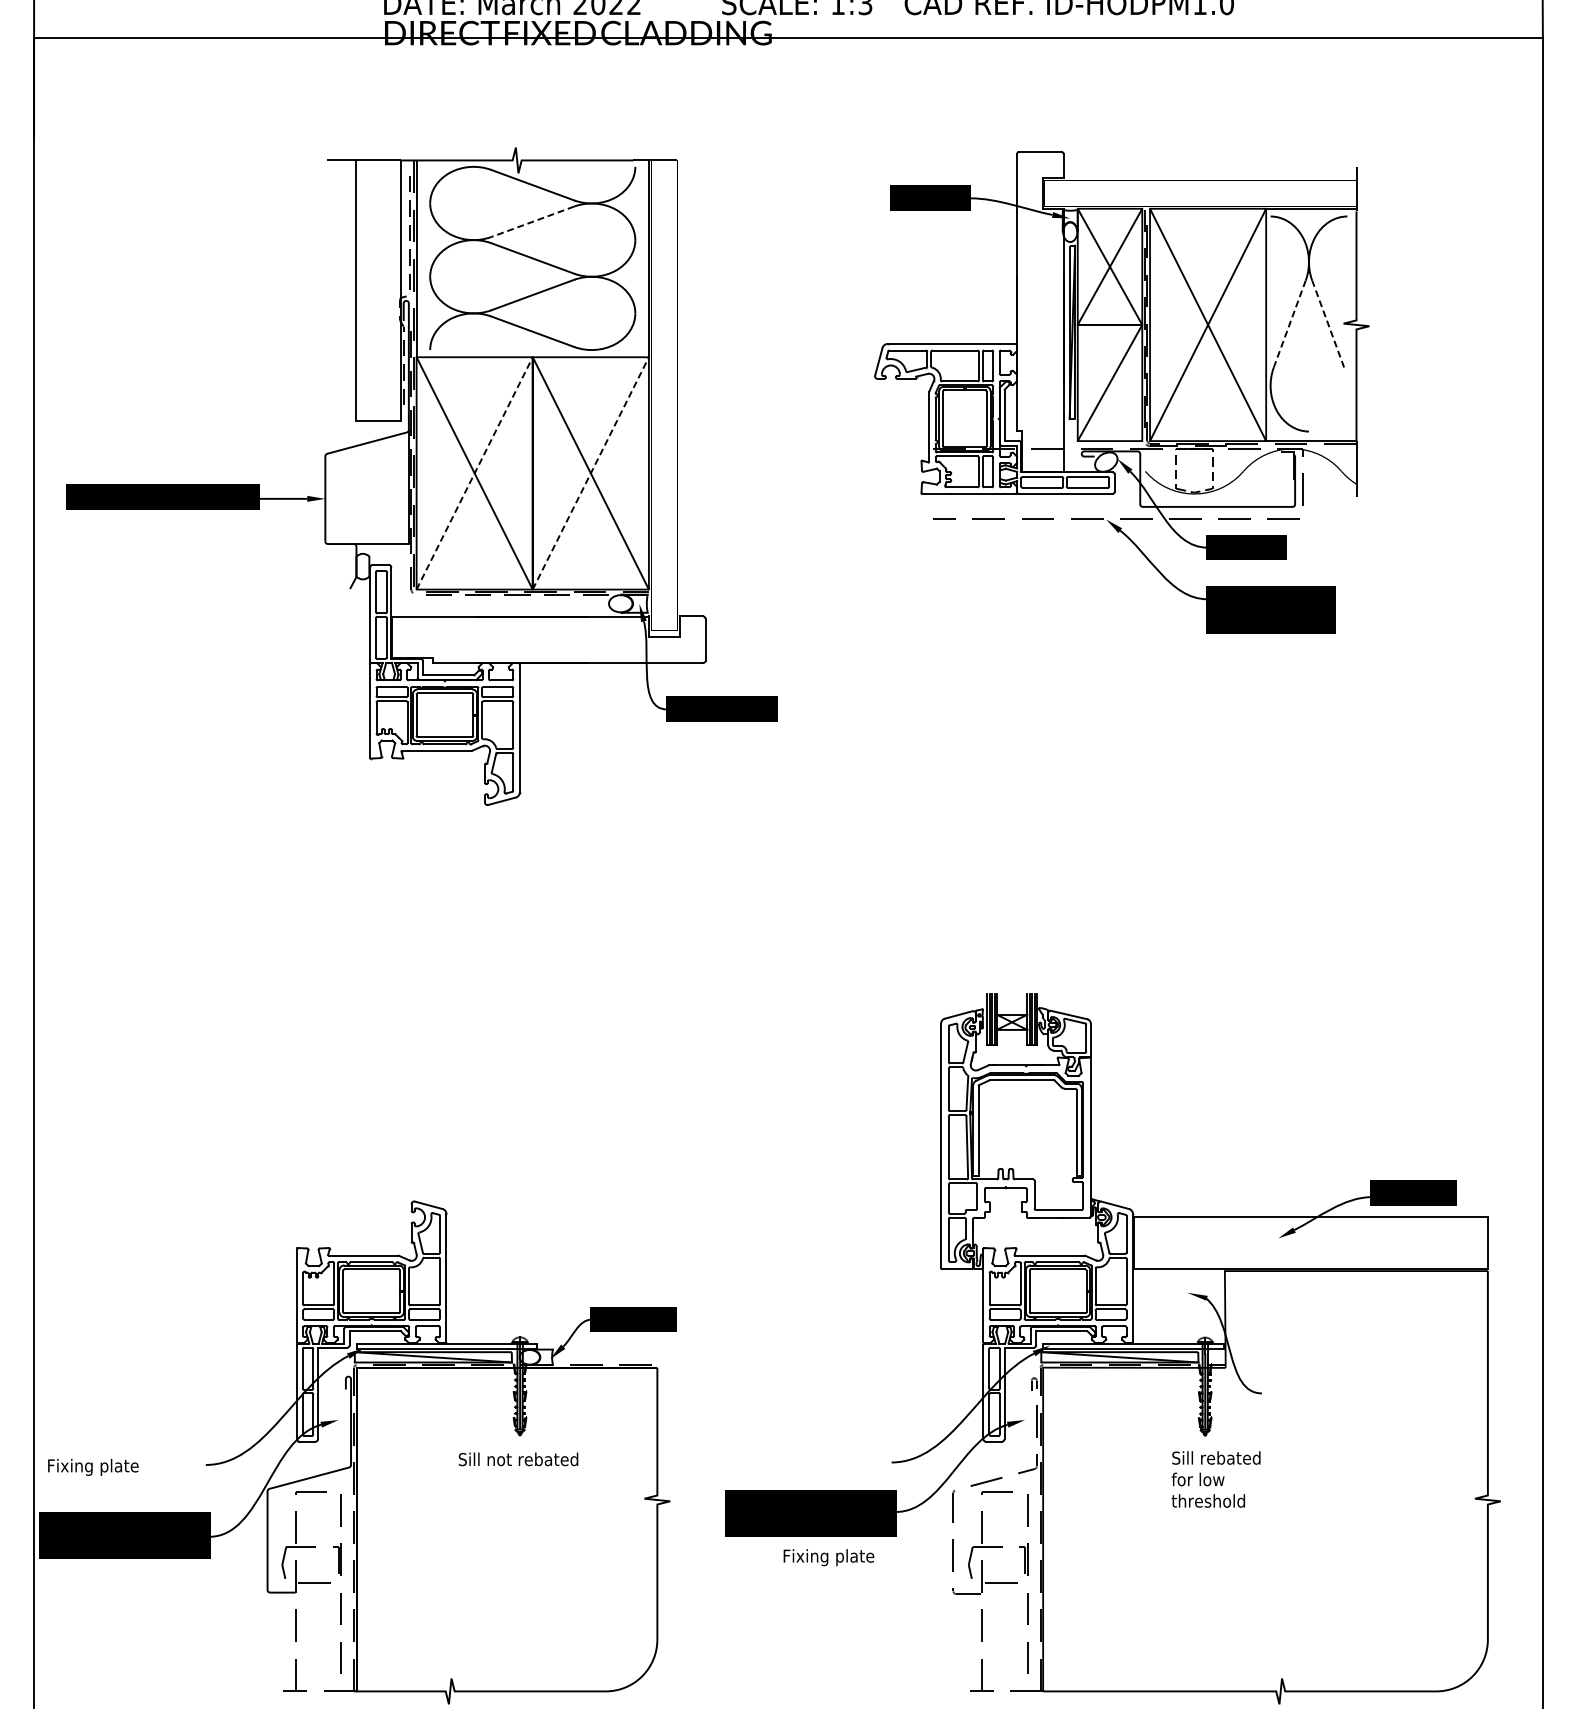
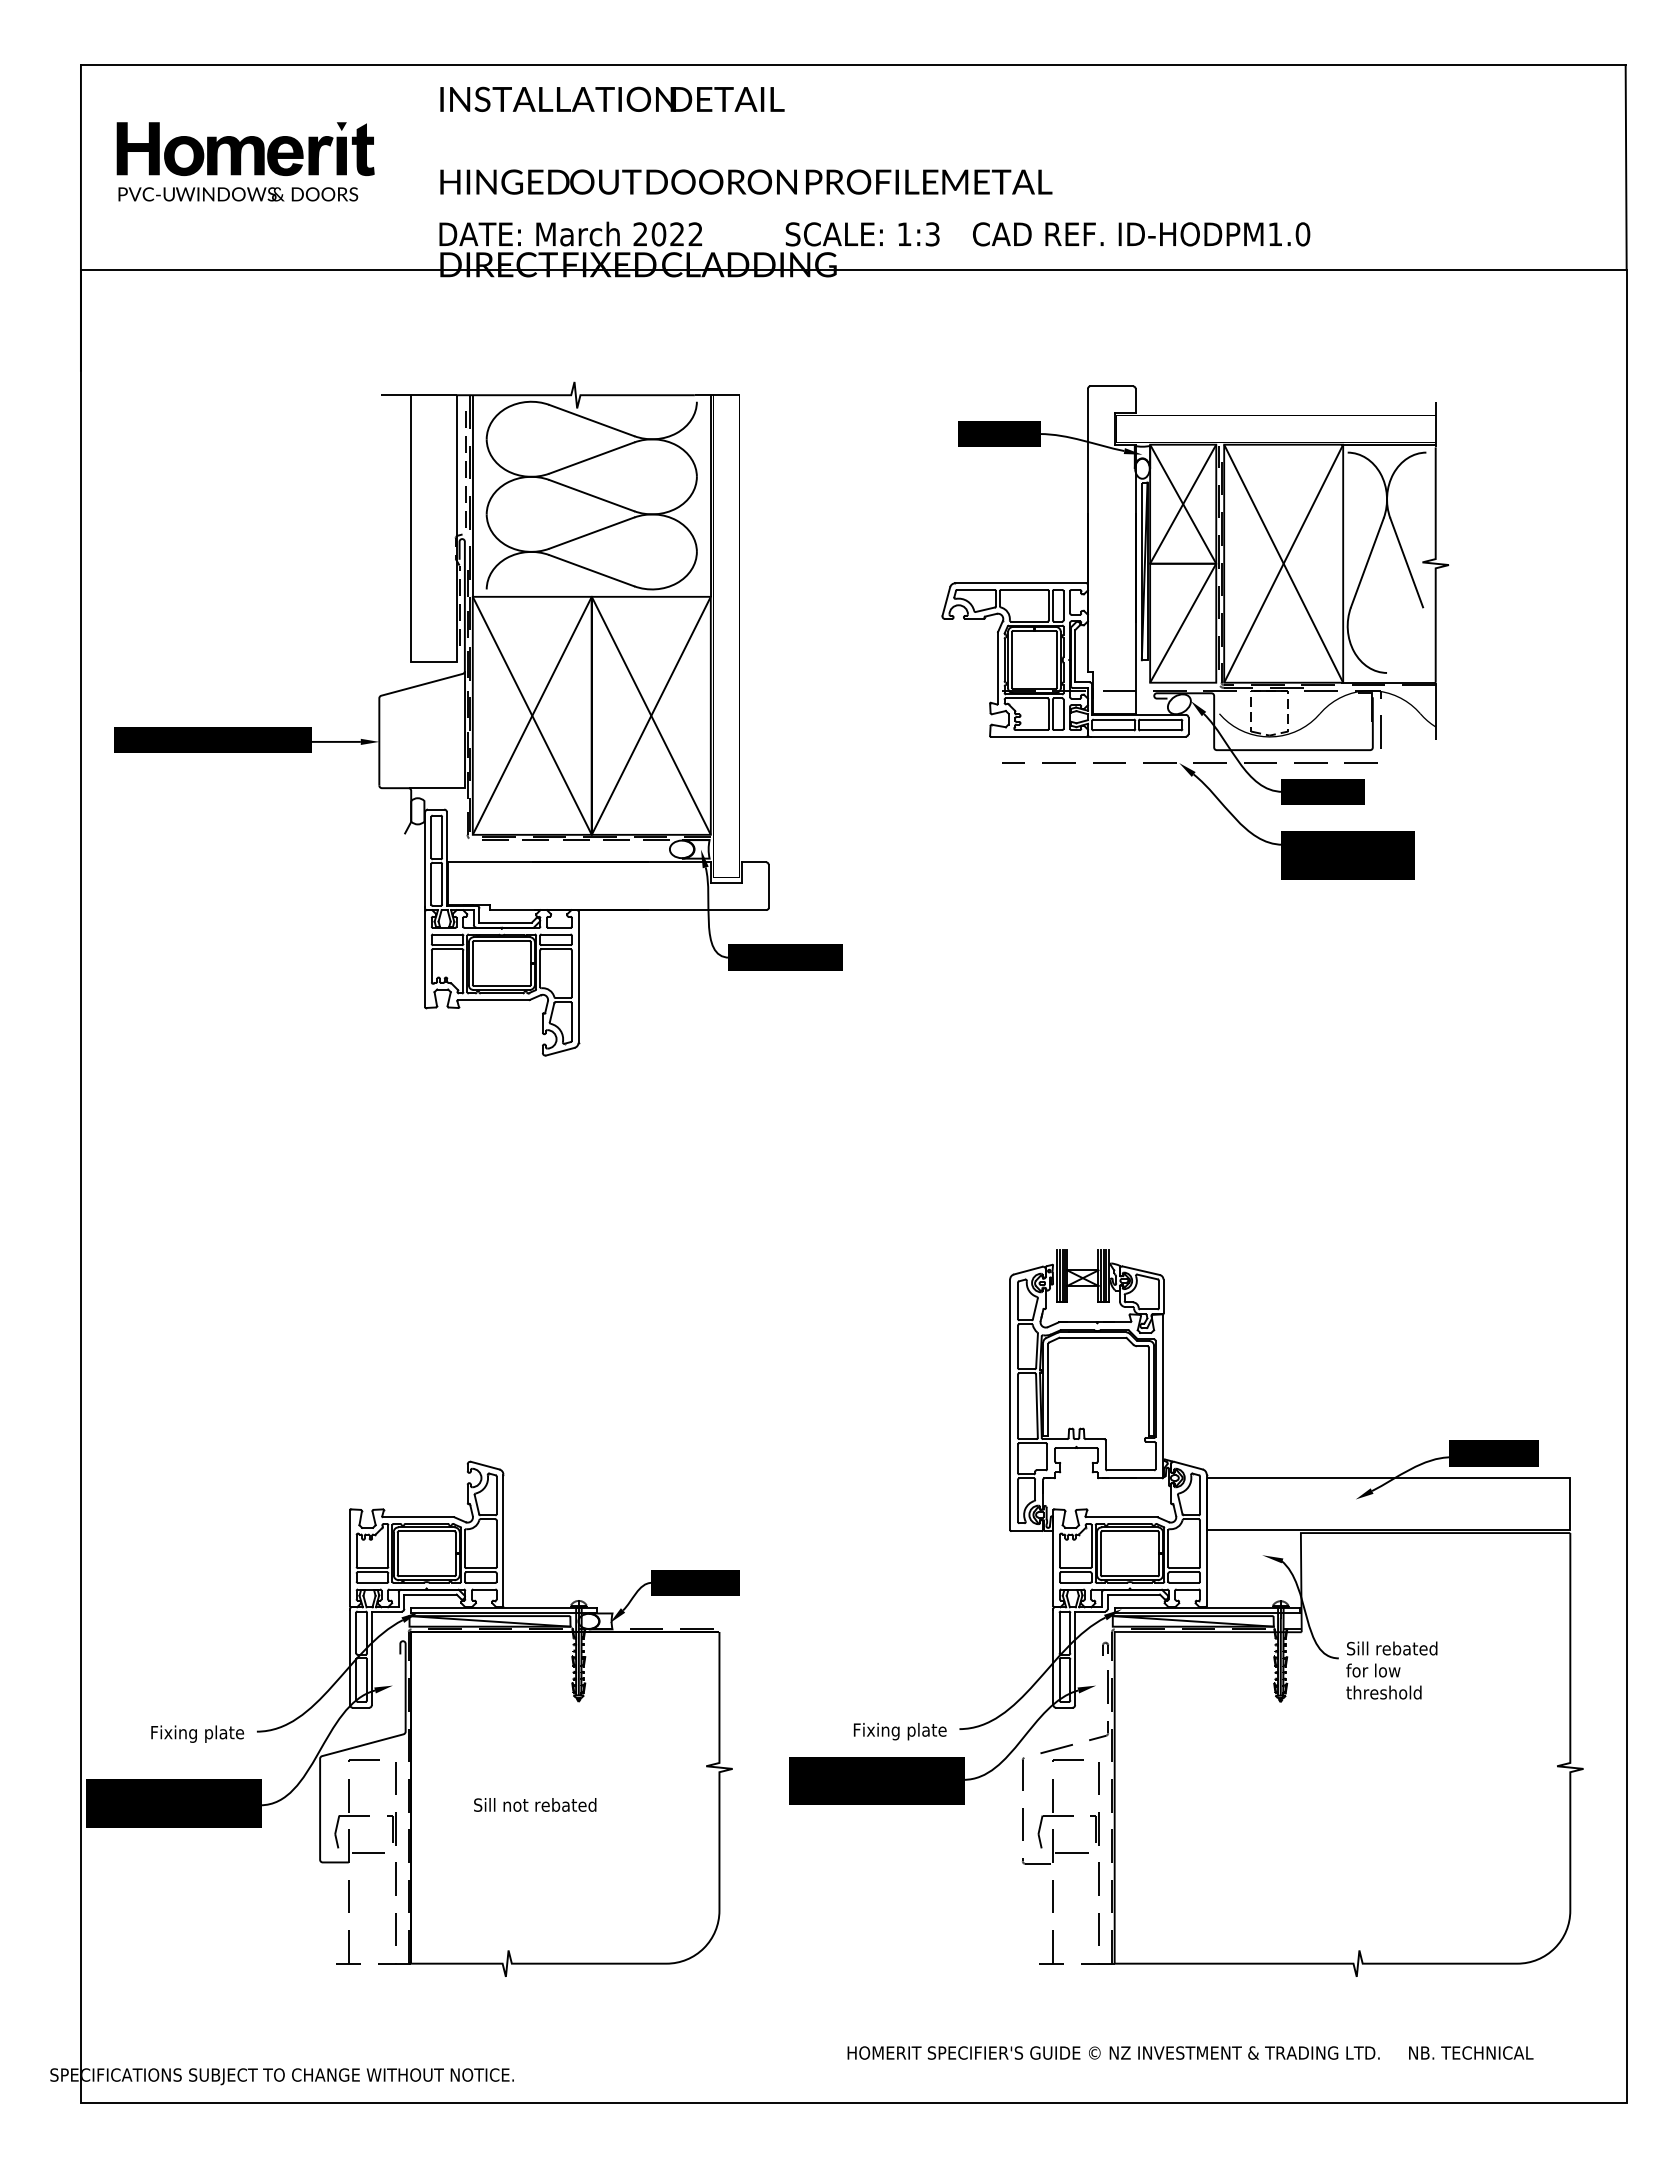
line: (532, 222) -> (591, 458), dashed -> solid
line: (1327, 323) -> (1406, 562), dashed -> solid
line: (1289, 324) -> (1367, 563), dashed -> solid
line: (474, 473) -> (532, 715), dashed -> solid
line: (591, 473) -> (651, 715), dashed -> solid
text: (518, 1458) -> (535, 1804), moved
text: (93, 1466) -> (197, 1733), moved
text: (1215, 1479) -> (1391, 1670), moved
text: (828, 1557) -> (899, 1731), moved

